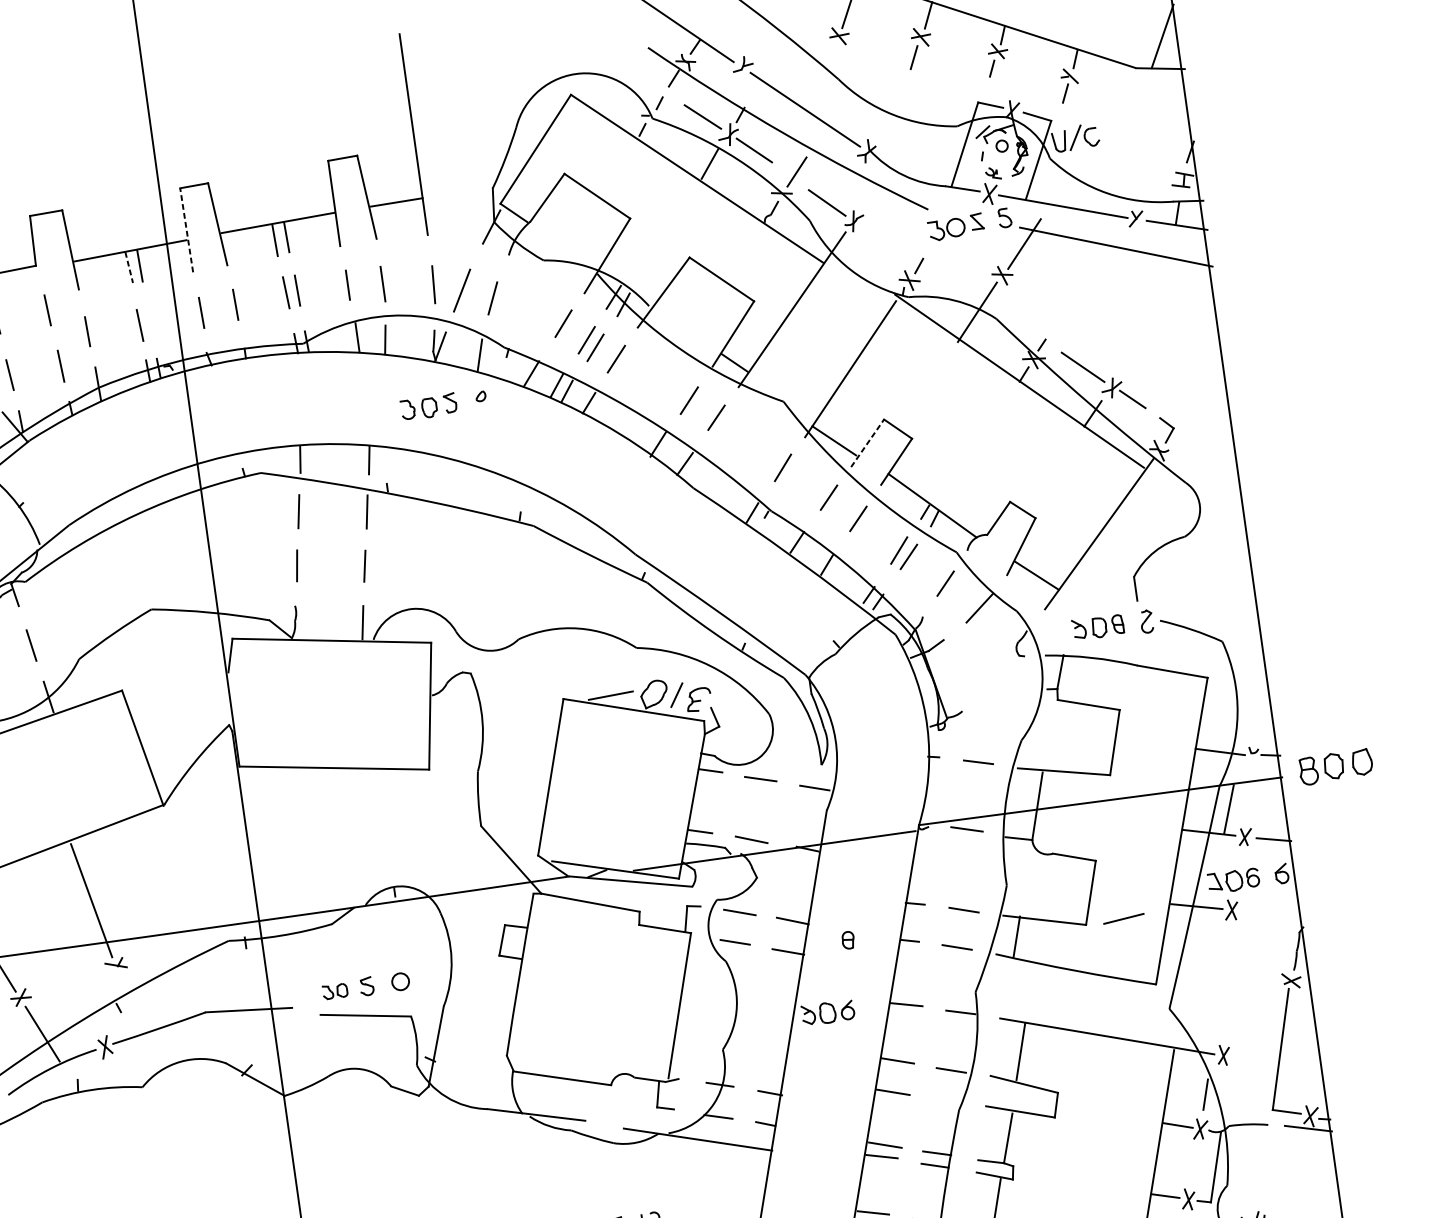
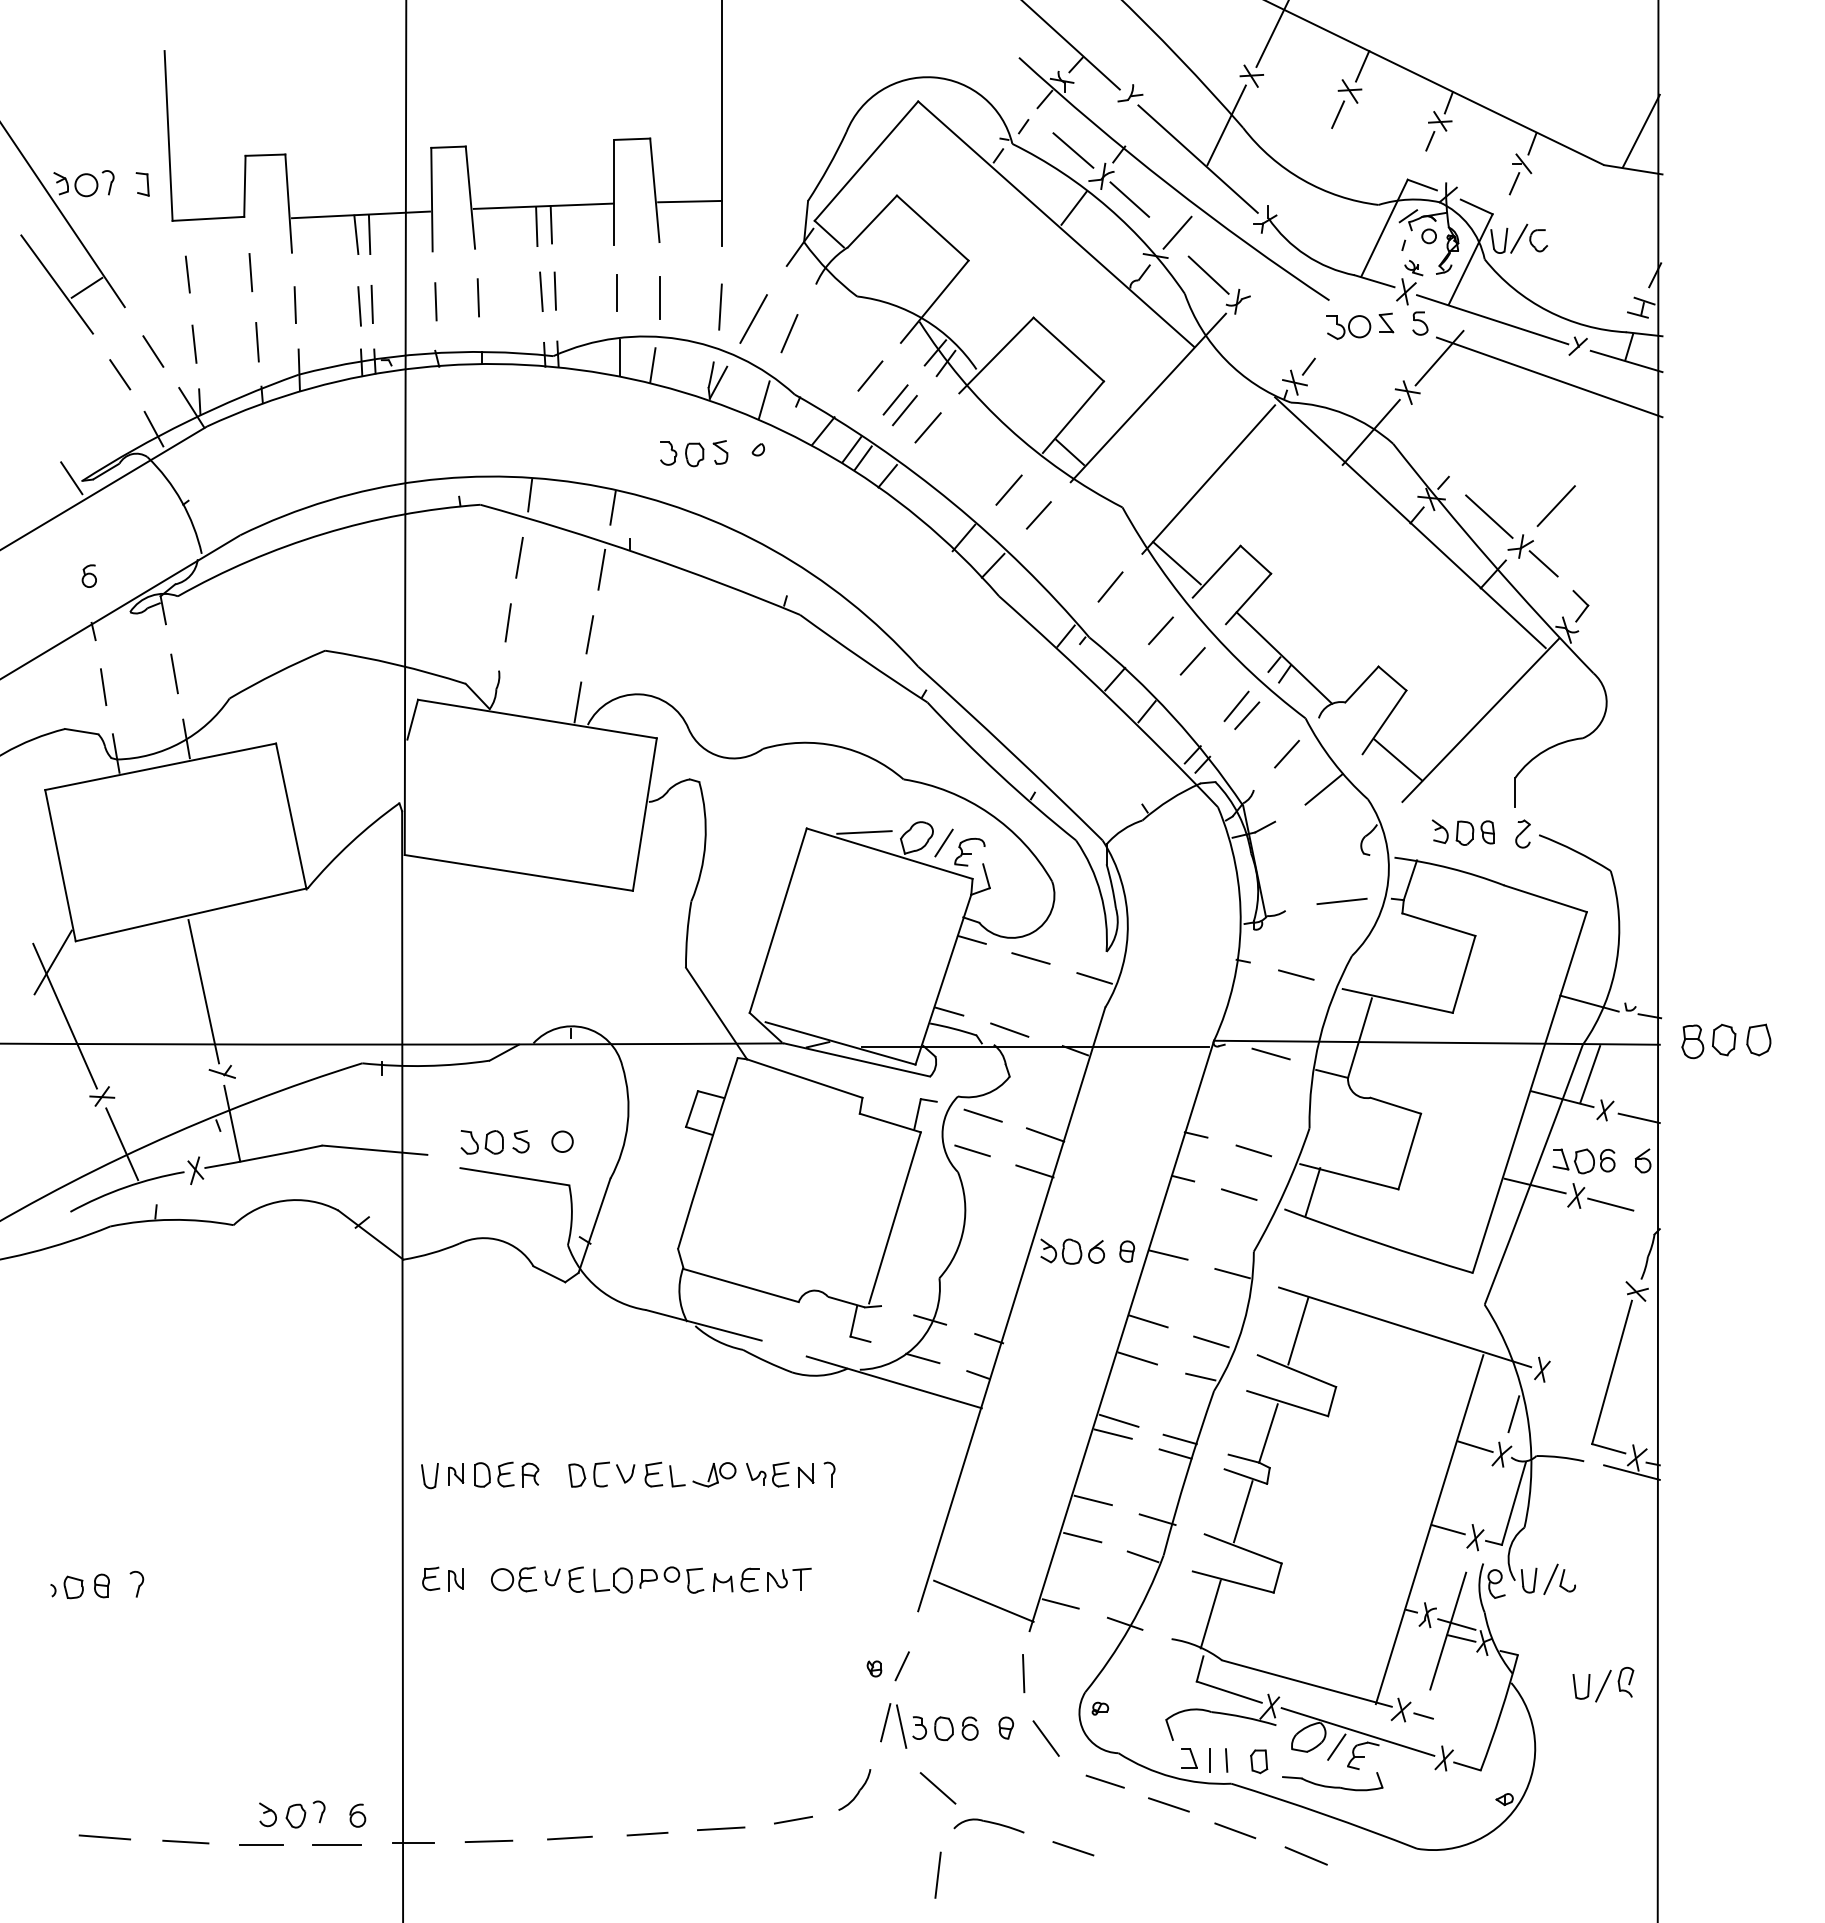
line: (824, 79) -> (1226, 125), added
line: (186, 230) -> (431, 199), dashed -> solid
line: (129, 268) -> (356, 235), dashed -> solid
line: (149, 322) -> (371, 304), added
line: (1135, 351) -> (1555, 506), added
line: (868, 442) -> (1217, 571), dashed -> solid
line: (1260, 913) -> (1610, 1204), added
line: (1123, 918) -> (1341, 900), moved
part: (848, 940) -> (1127, 1251), moved
part: (334, 991) -> (481, 1142), size x1.43
line: (130, 1004) -> (232, 1123), added
line: (946, 1099) -> (1200, 1376), added

